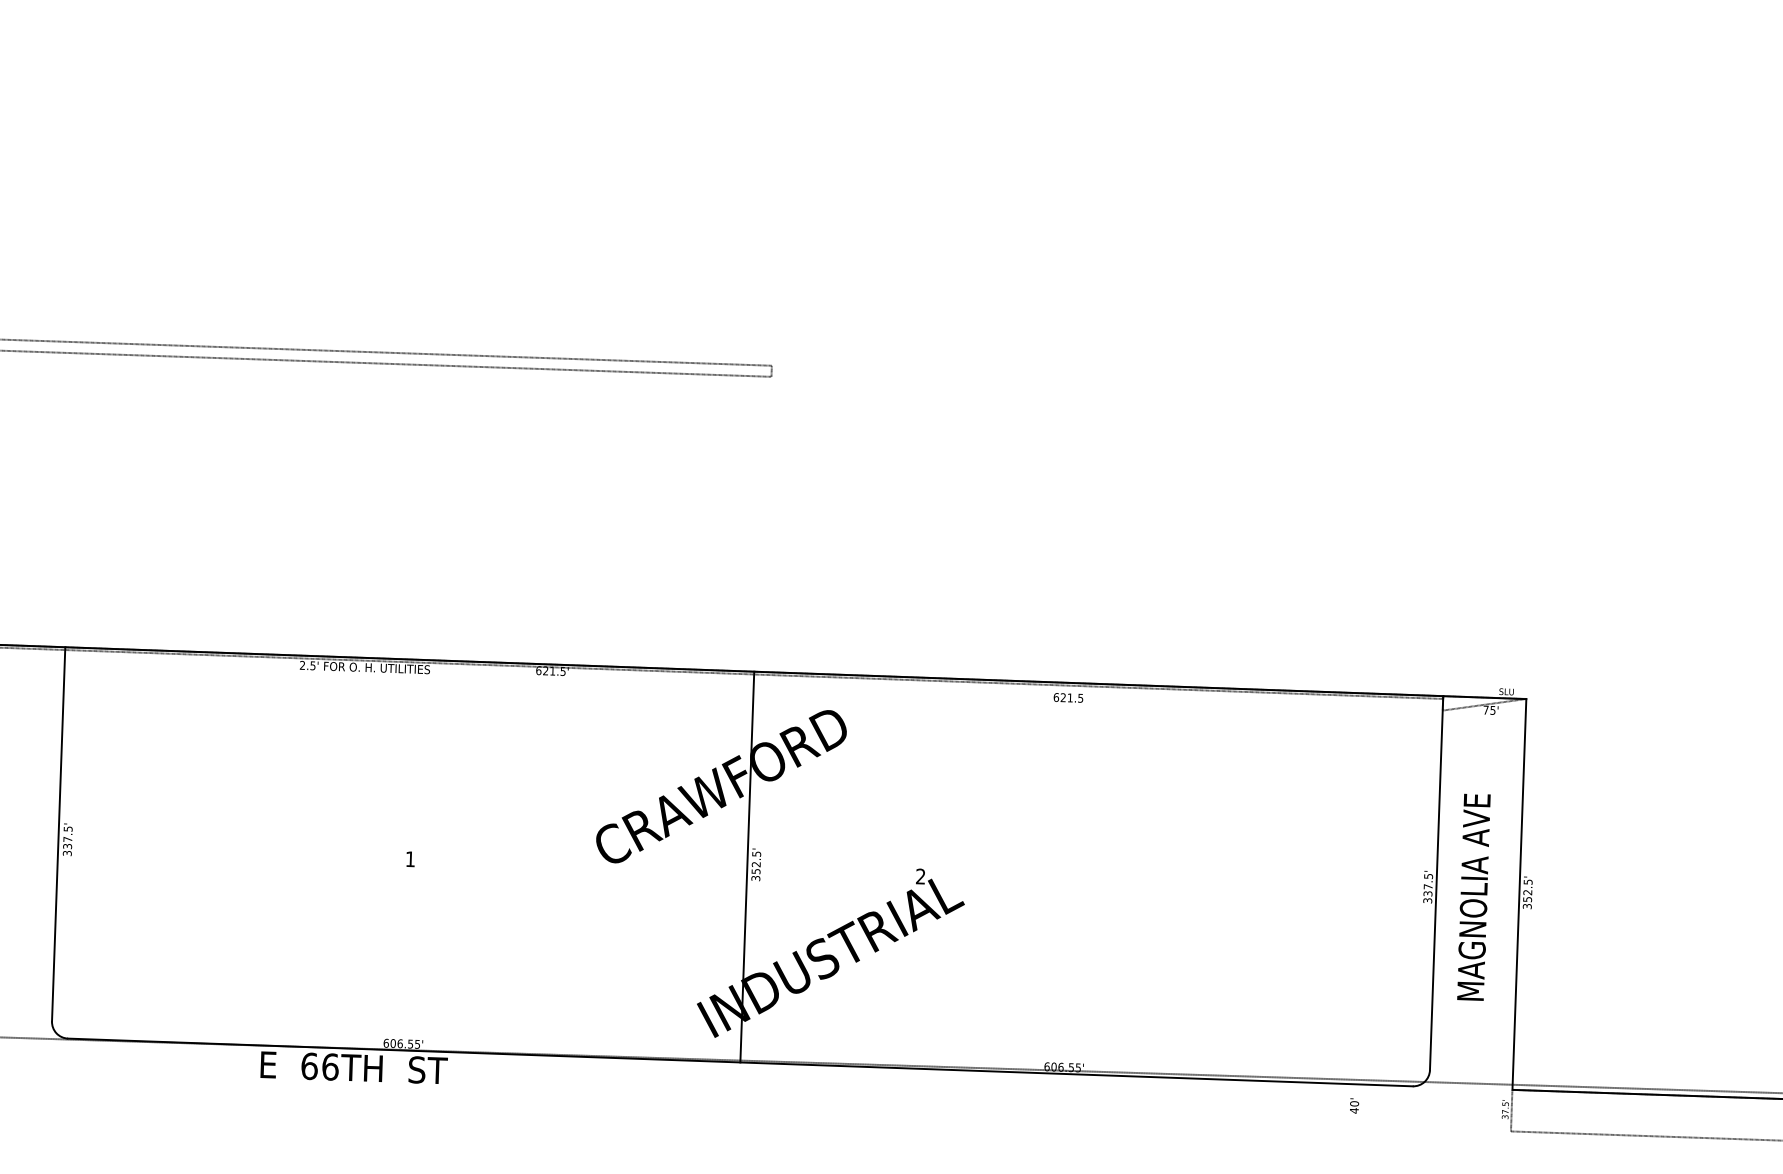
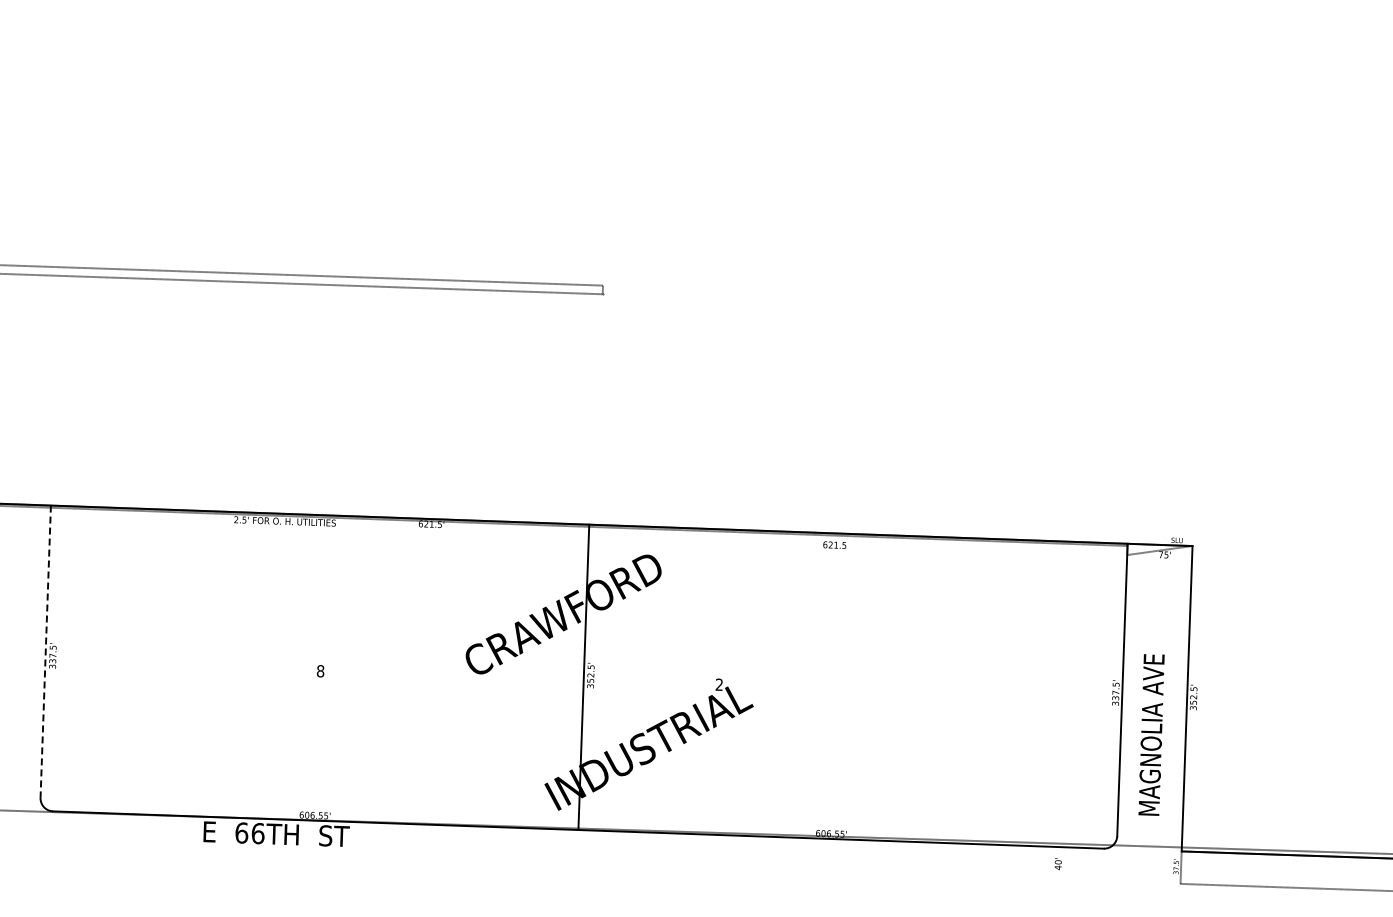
line: (58, 835) -> (45, 652), solid -> dashed
text: (410, 859) -> (320, 671), 1 -> 8
text: (1473, 896) -> (1151, 734), moved

